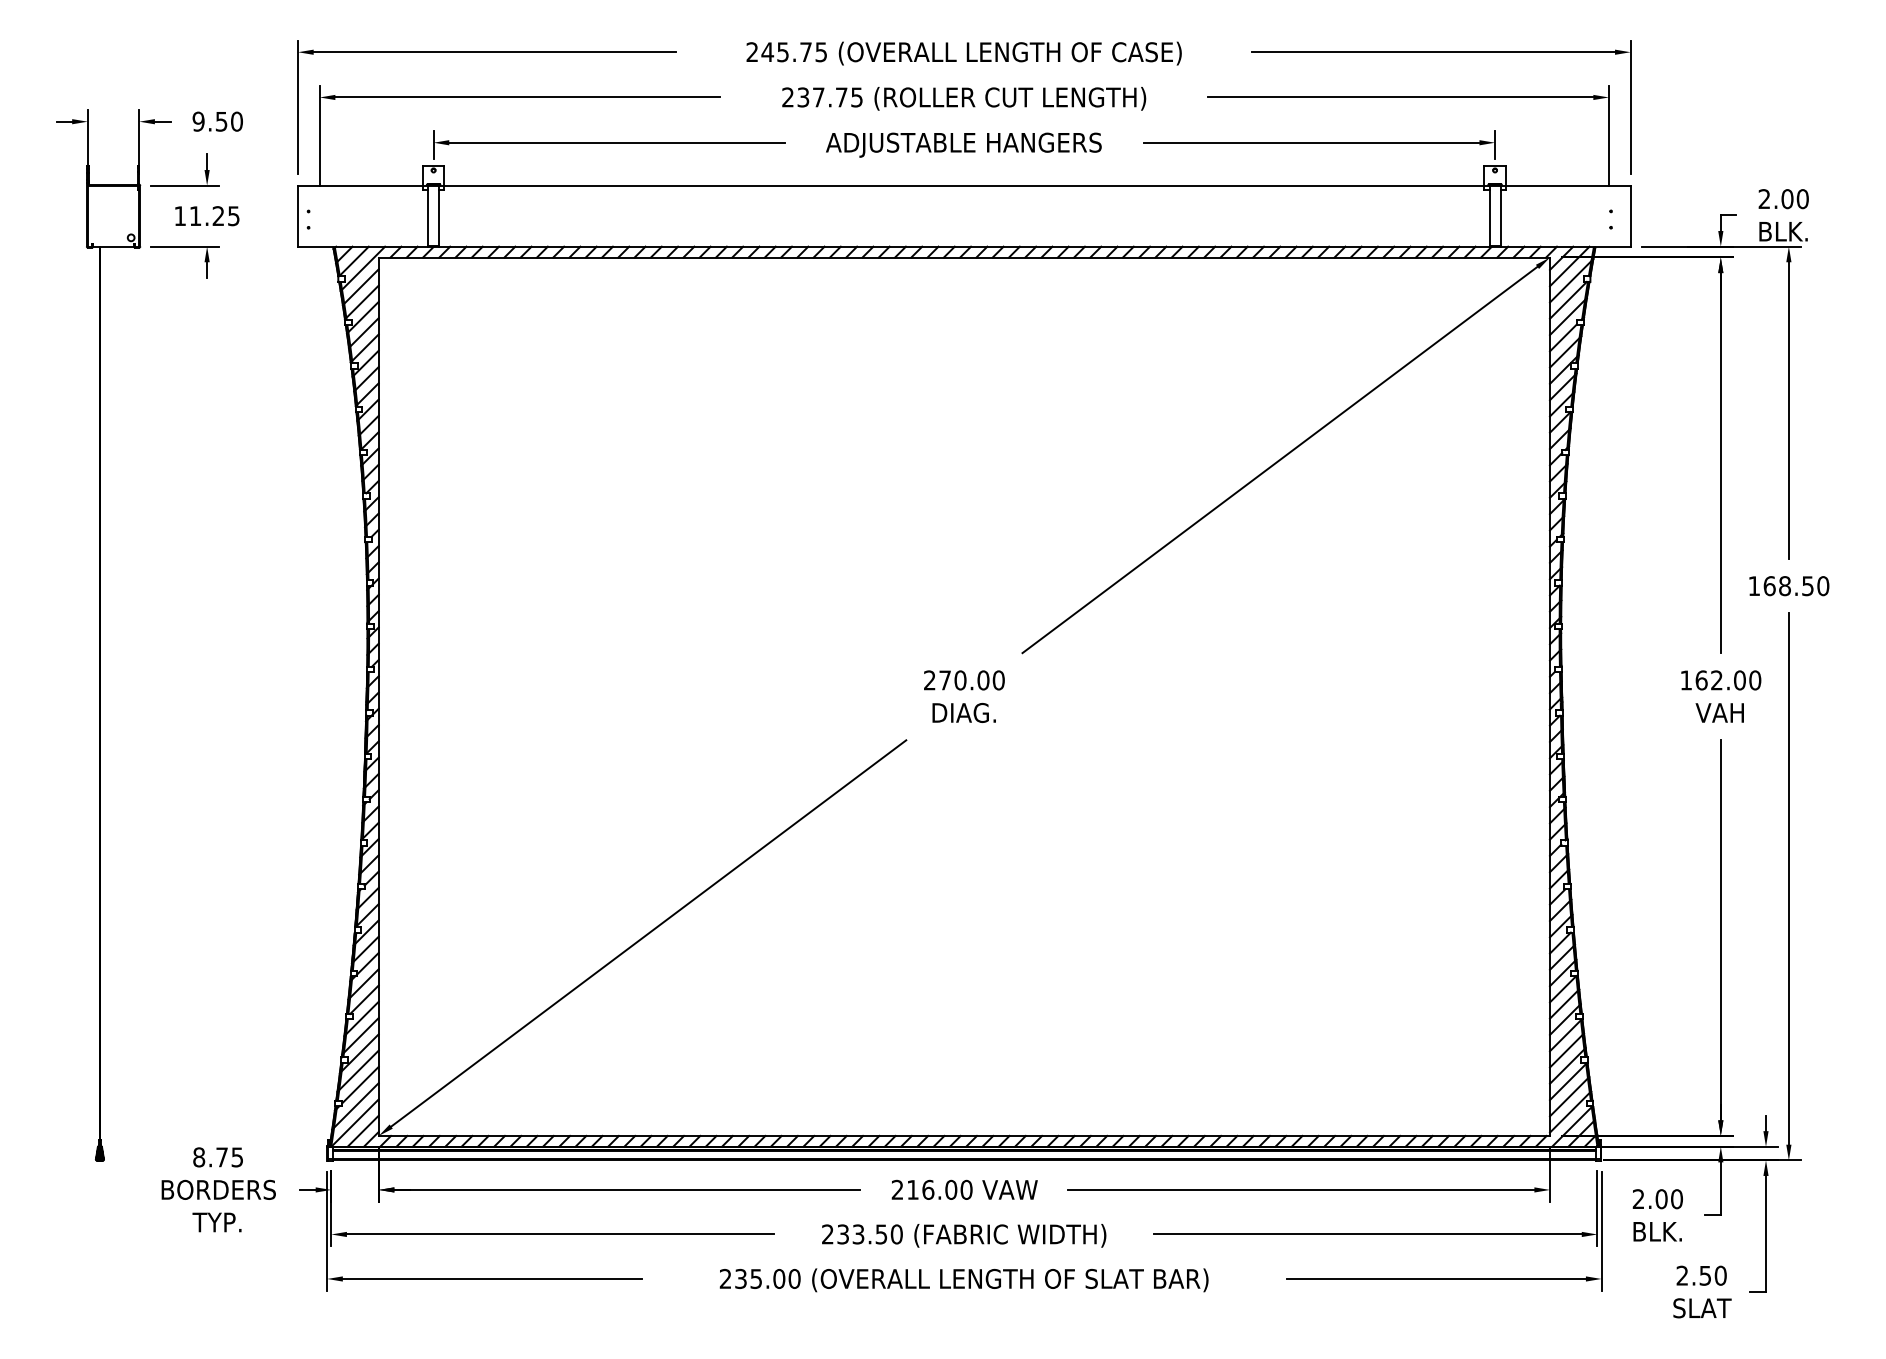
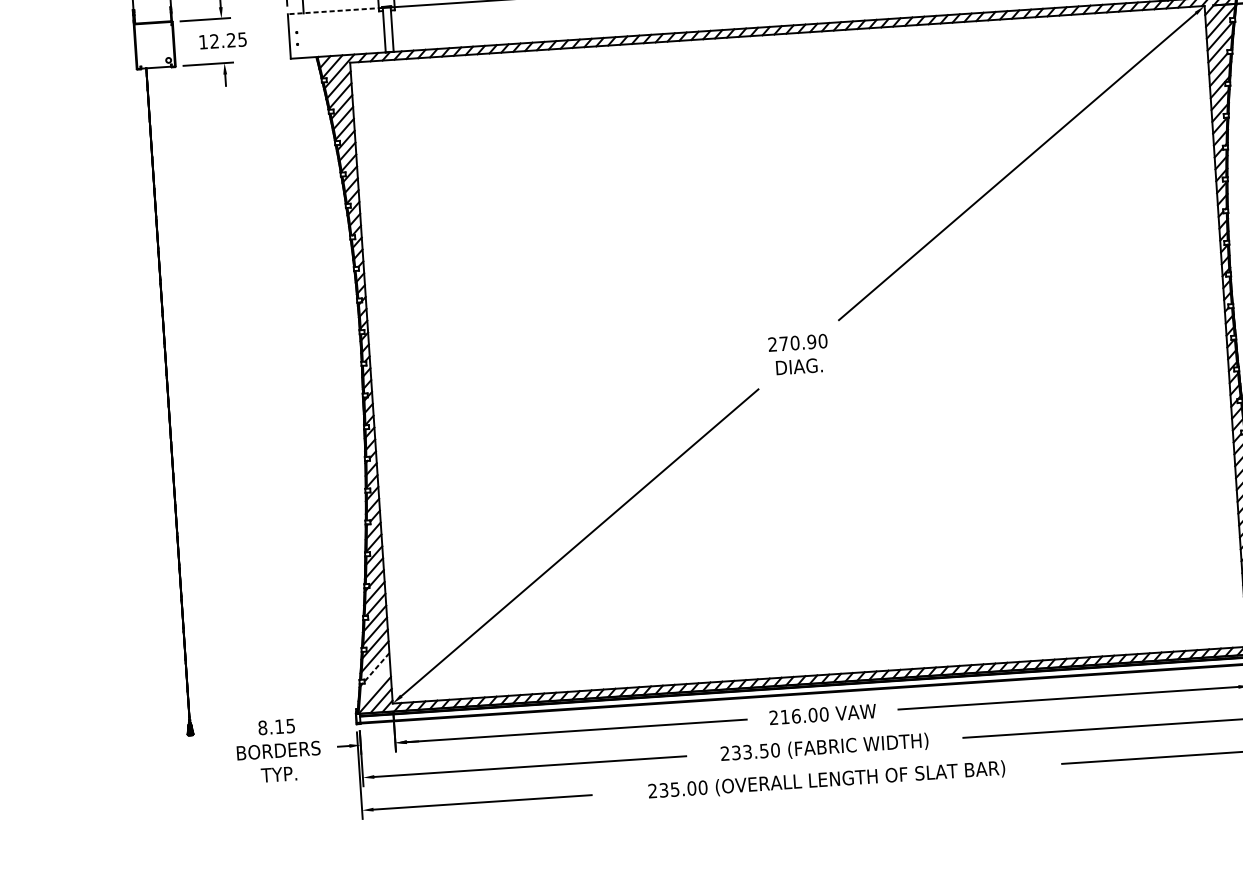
line: (362, 185) -> (334, 11), solid -> dashed
text: (195, 215) -> (214, 40), 11.25 -> 12.25
text: (983, 680) -> (811, 342), 270.00 -> 270.90
line: (360, 1085) -> (377, 667), solid -> dashed
line: (356, 1105) -> (375, 682), removed
text: (221, 1157) -> (279, 726), 8.75 -> 8.15

